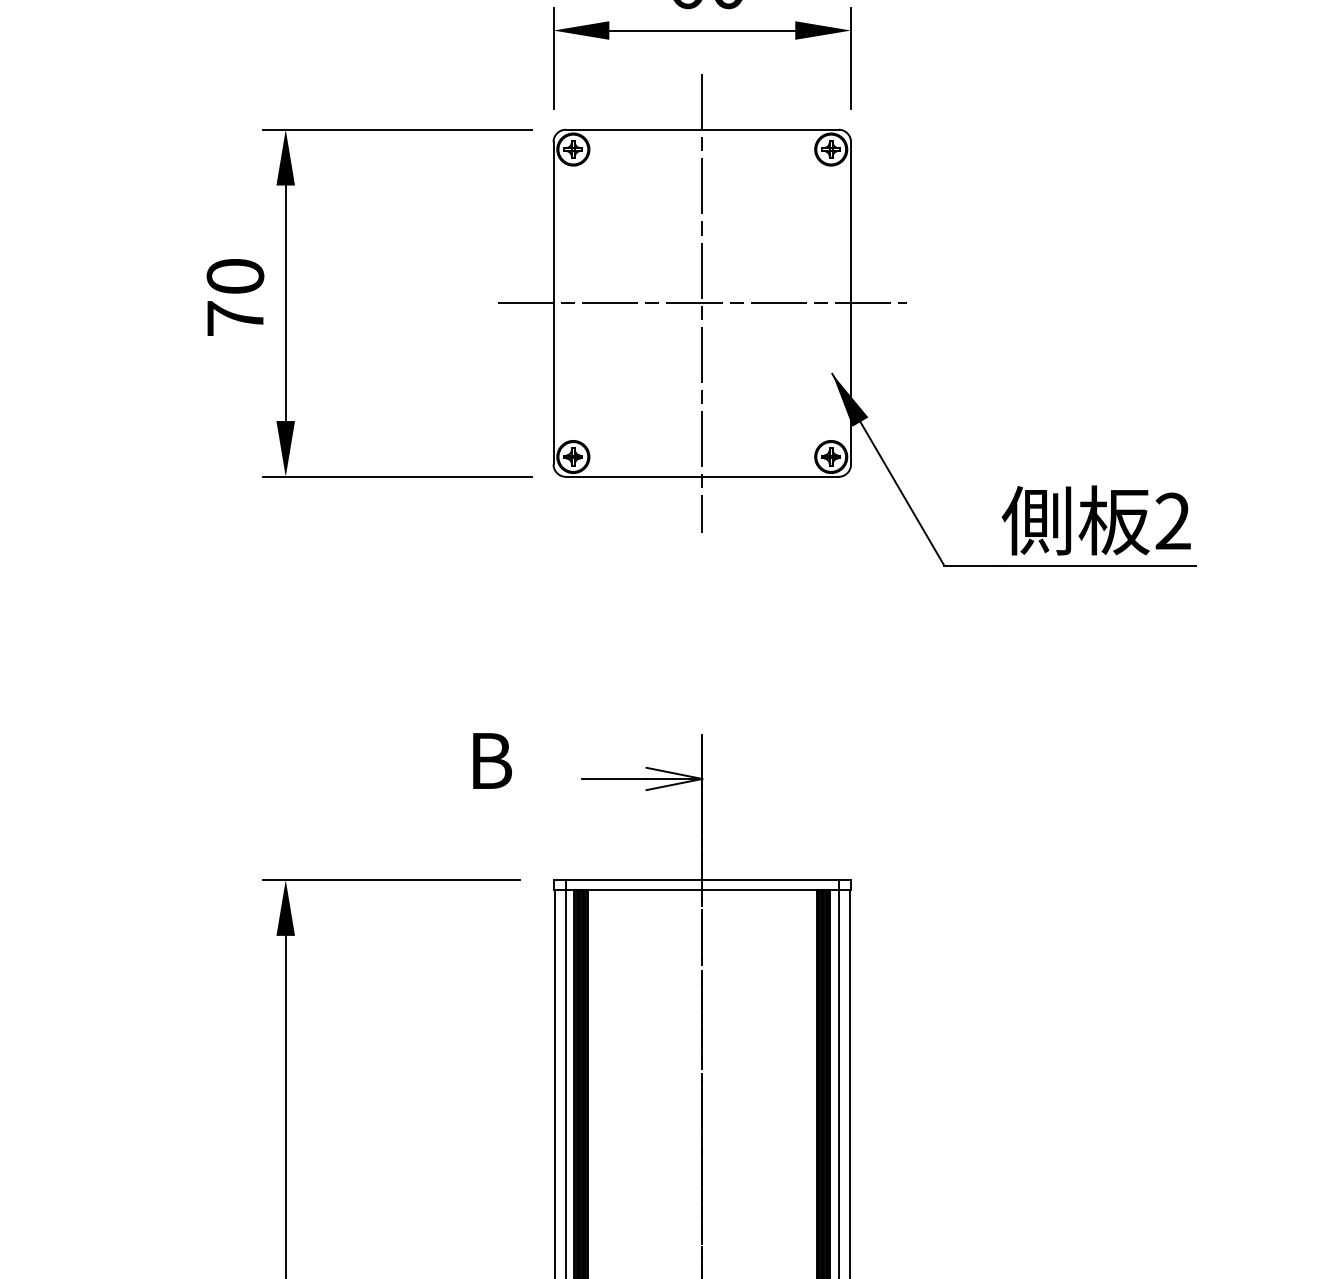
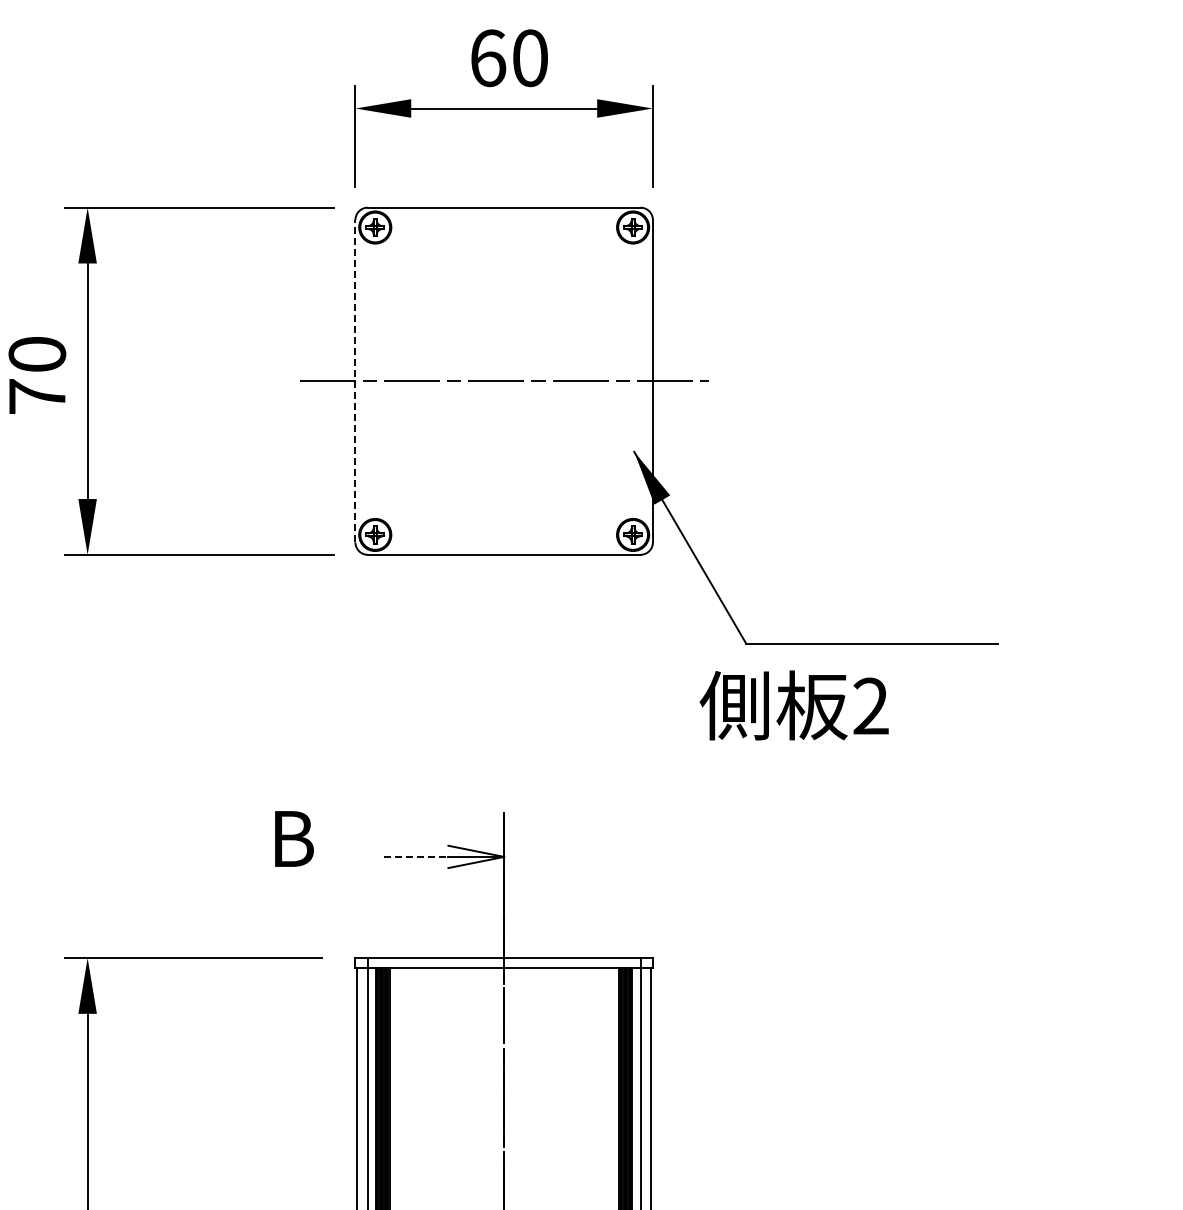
line: (553, 302) -> (355, 380), solid -> dashed
line: (702, 302) -> (504, 380), removed
text: (1095, 520) -> (793, 705), moved
line: (614, 778) -> (416, 856), solid -> dashed

